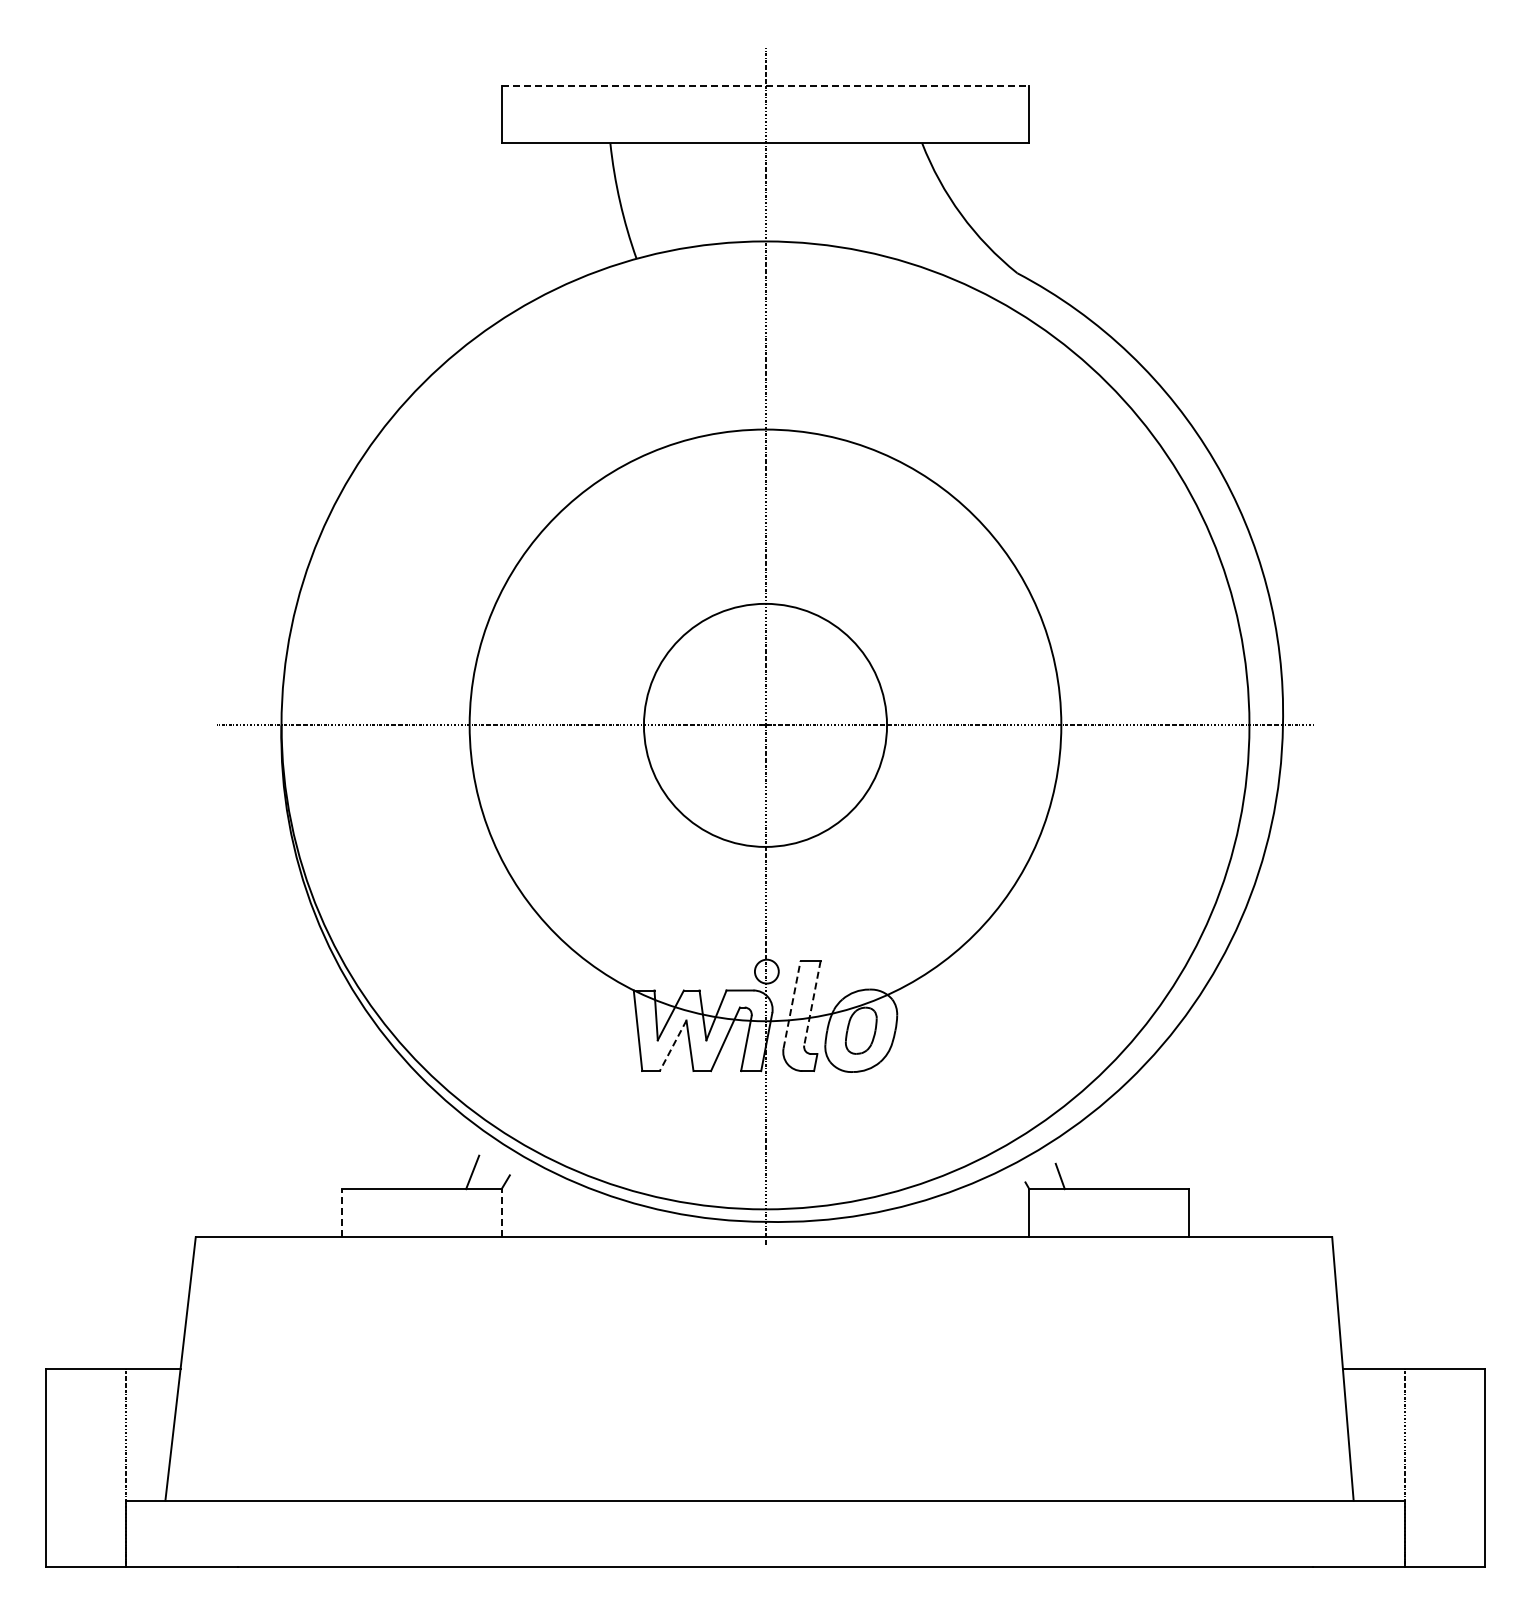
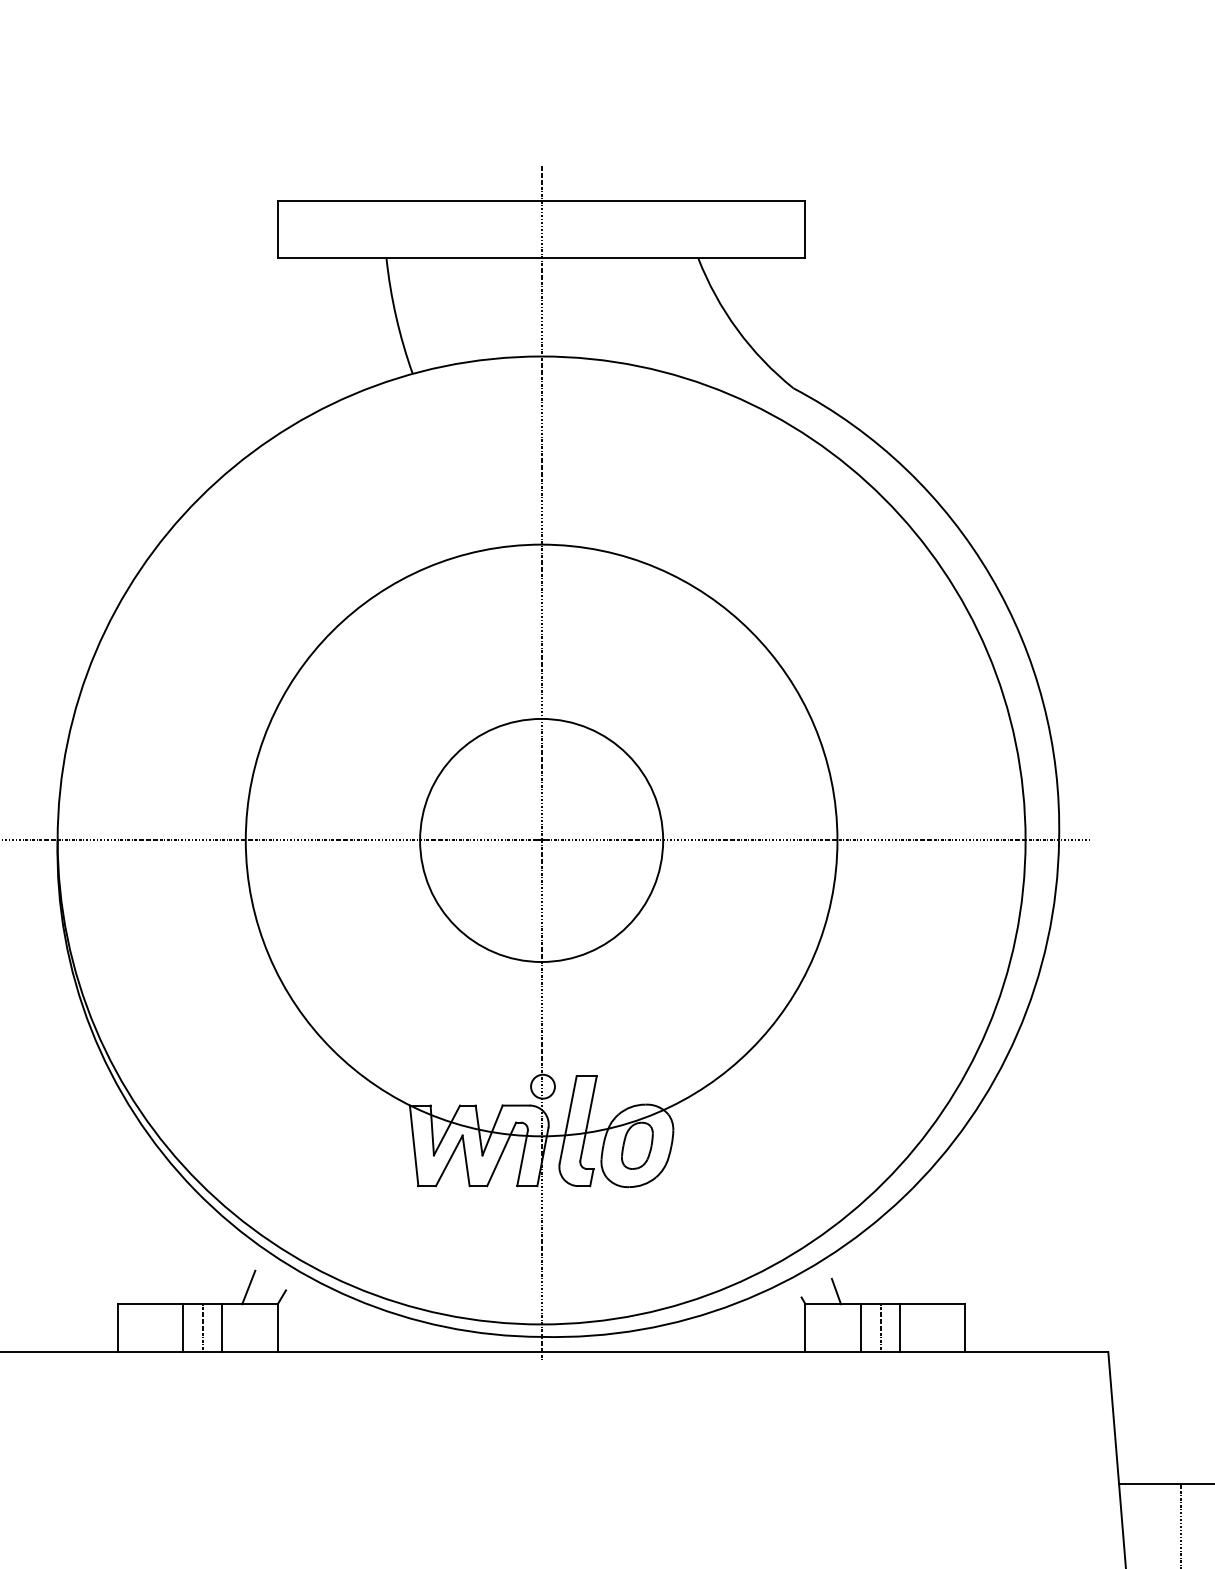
line: (765, 85) -> (541, 200), dashed -> solid
line: (812, 1003) -> (588, 1118), dashed -> solid
line: (792, 1004) -> (568, 1119), dashed -> solid
line: (673, 1045) -> (449, 1160), dashed -> solid
line: (341, 1213) -> (117, 1328), dashed -> solid
line: (407, 1213) -> (183, 1328), added
line: (426, 1213) -> (202, 1328), added
line: (445, 1213) -> (221, 1328), added
line: (501, 1213) -> (277, 1328), dashed -> solid
line: (1085, 1213) -> (861, 1328), added
line: (1104, 1213) -> (880, 1328), added
line: (1123, 1213) -> (899, 1328), added

